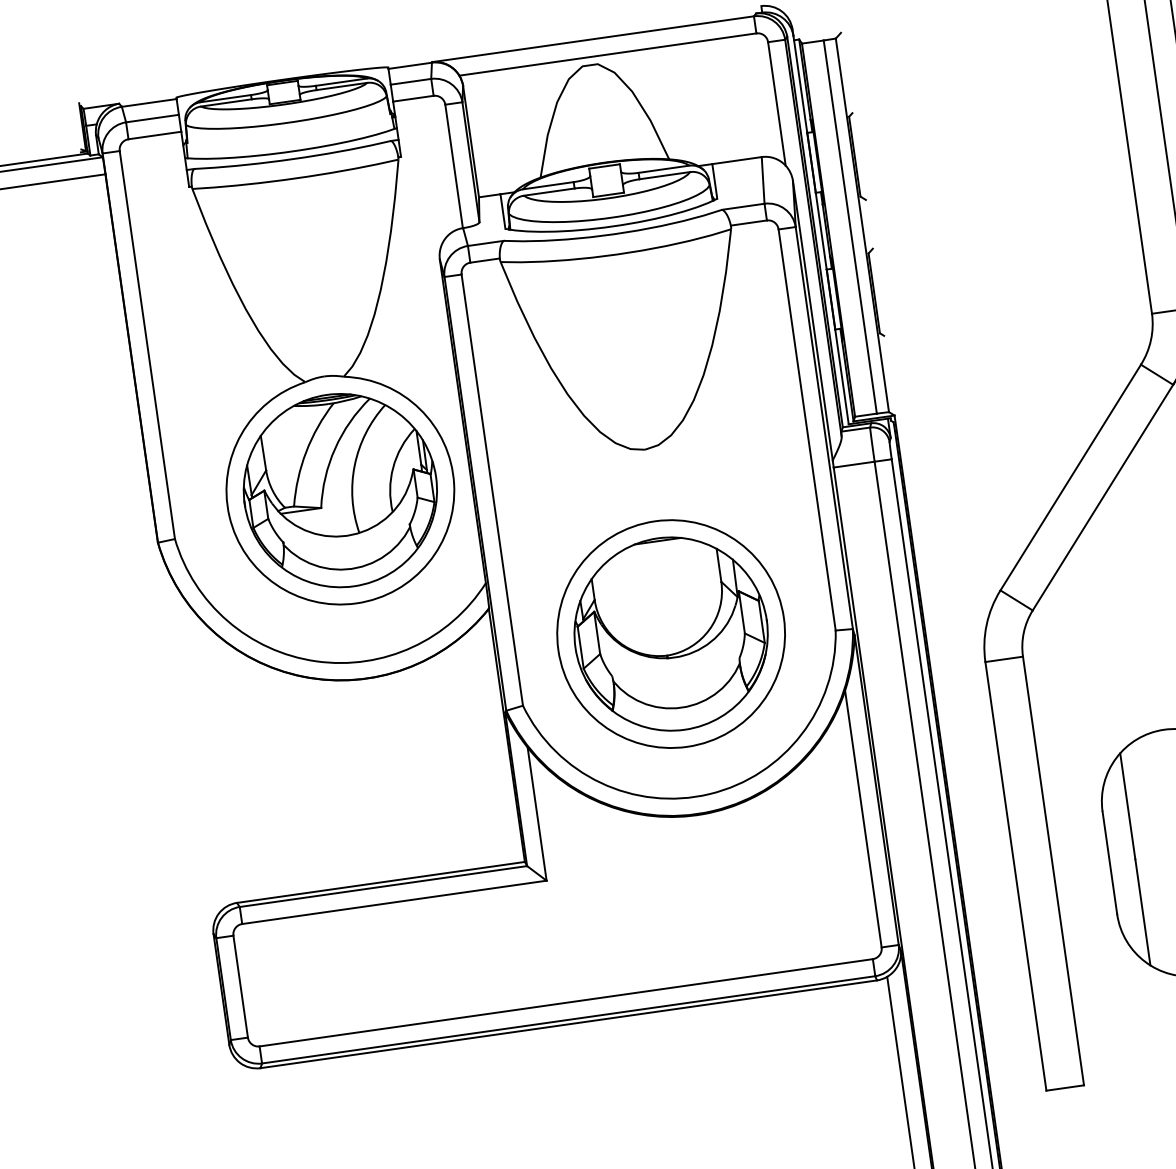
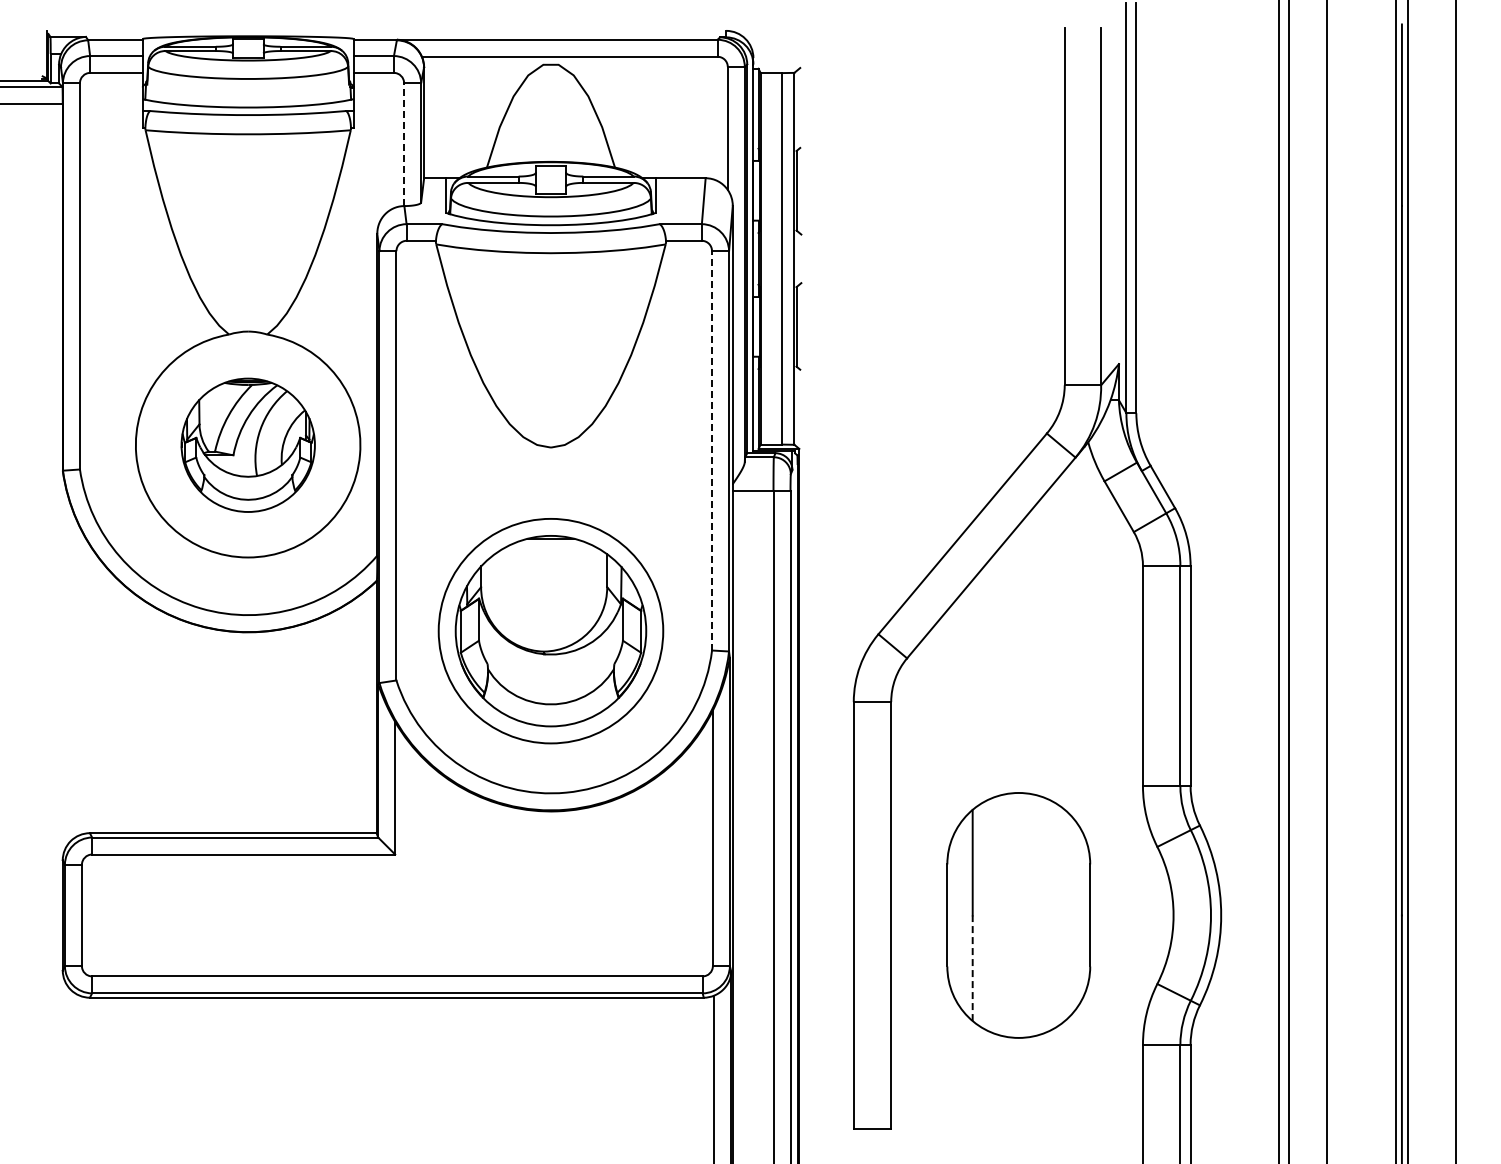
line: (454, 166) -> (404, 144), solid -> dashed
line: (807, 429) -> (712, 450), solid -> dashed
part: (340, 490) -> (248, 445), size x0.7
line: (1142, 912) -> (972, 968), solid -> dashed

